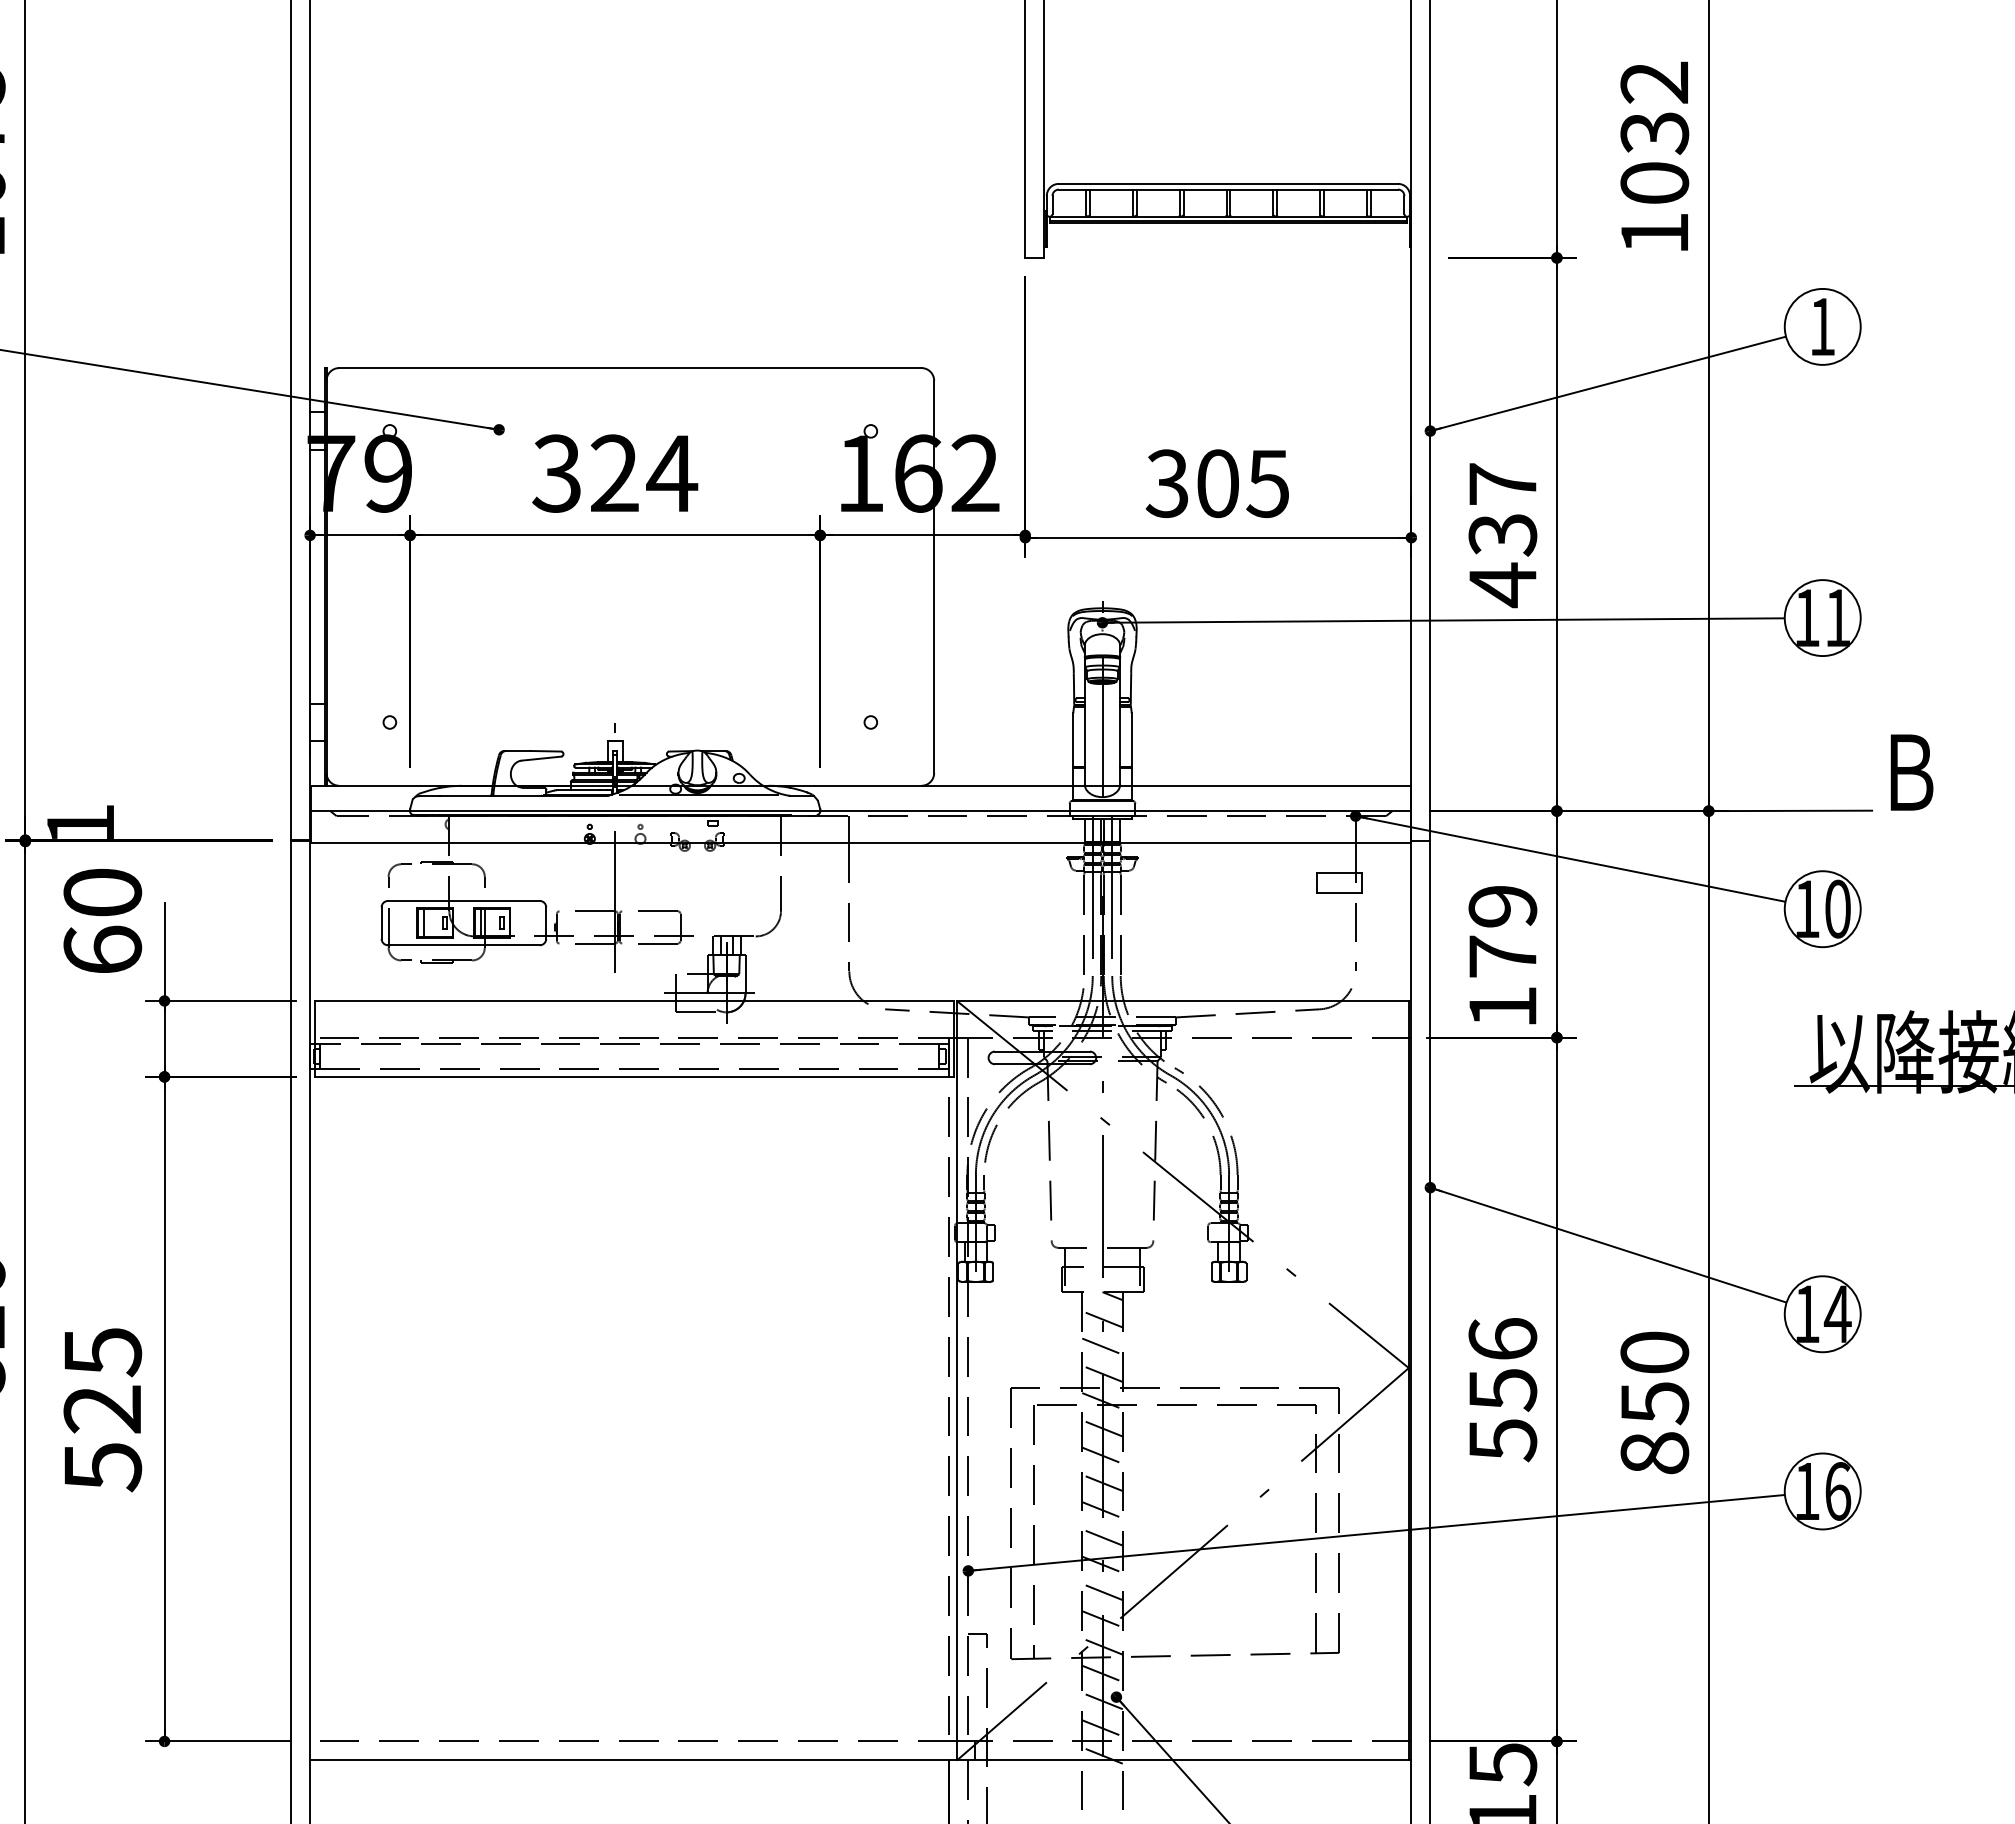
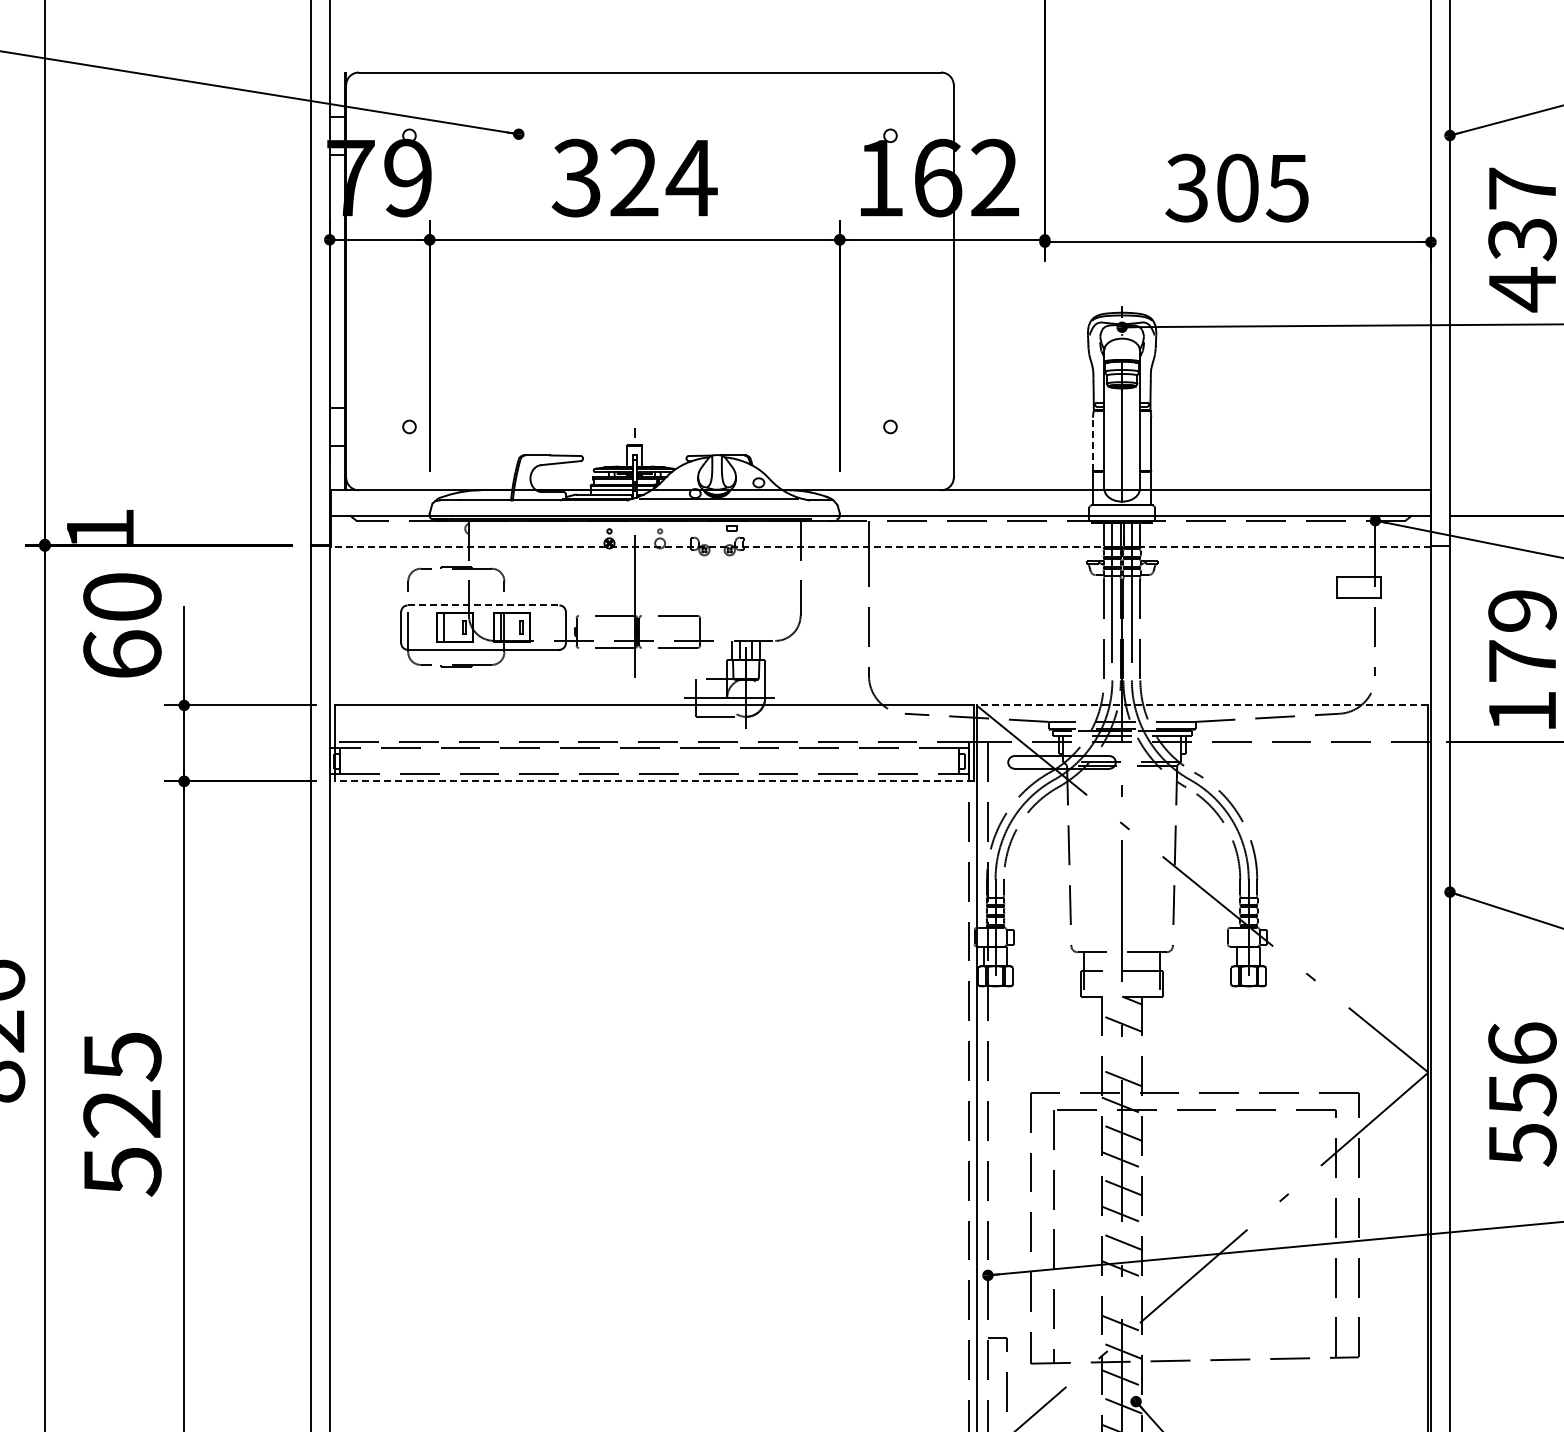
line: (1073, 739) -> (1093, 443), solid -> dashed
line: (861, 842) -> (881, 546), solid -> dashed
line: (463, 900) -> (483, 604), solid -> dashed
line: (1182, 1000) -> (1202, 704), solid -> dashed
line: (634, 1076) -> (654, 780), solid -> dashed
line: (1102, 1346) -> (1122, 1050), removed
line: (1102, 1591) -> (1122, 1295), removed

